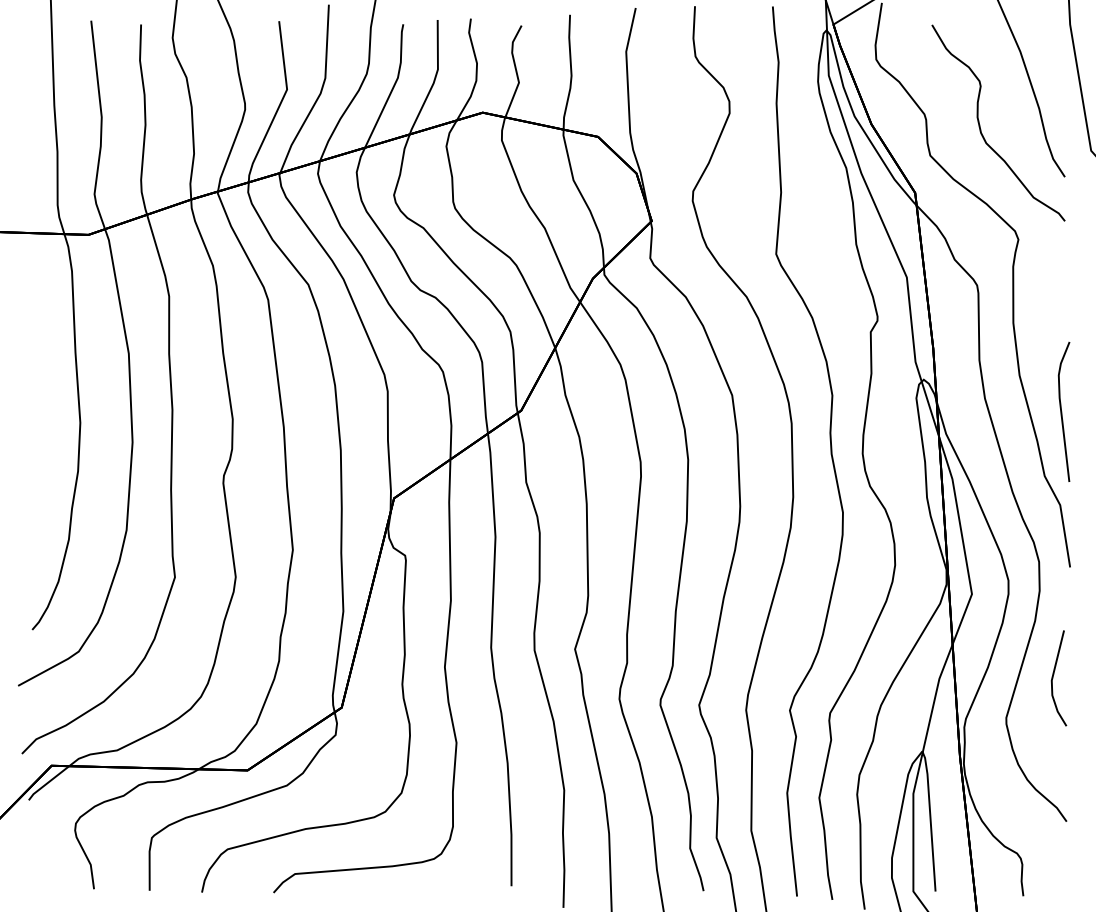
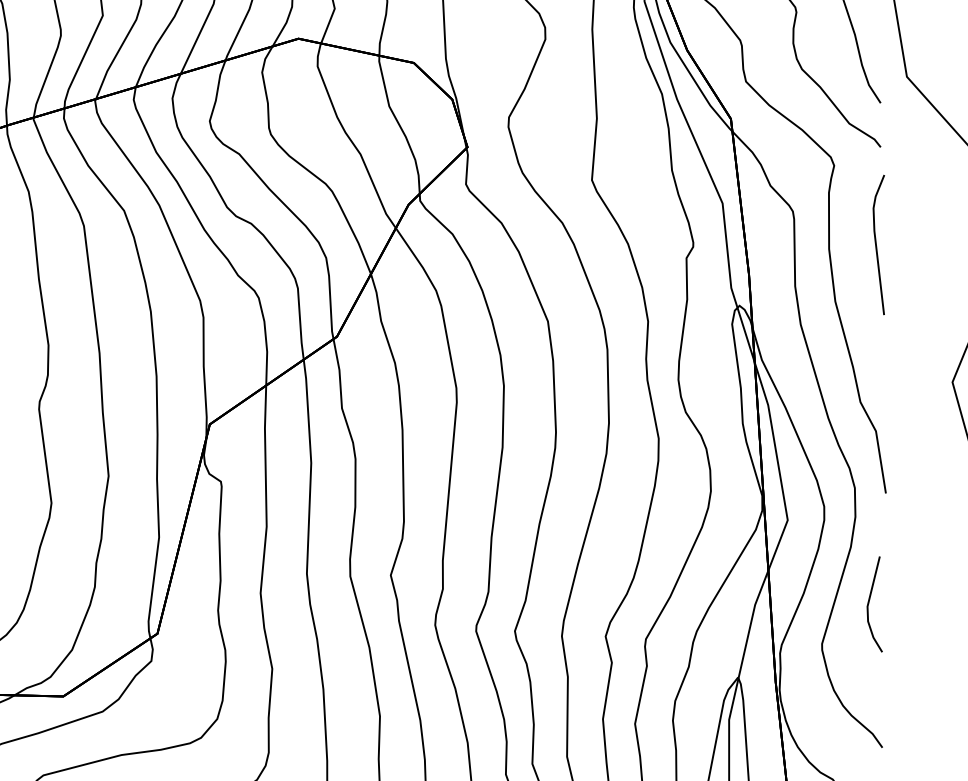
line: (1062, 411) -> (877, 244), moved

